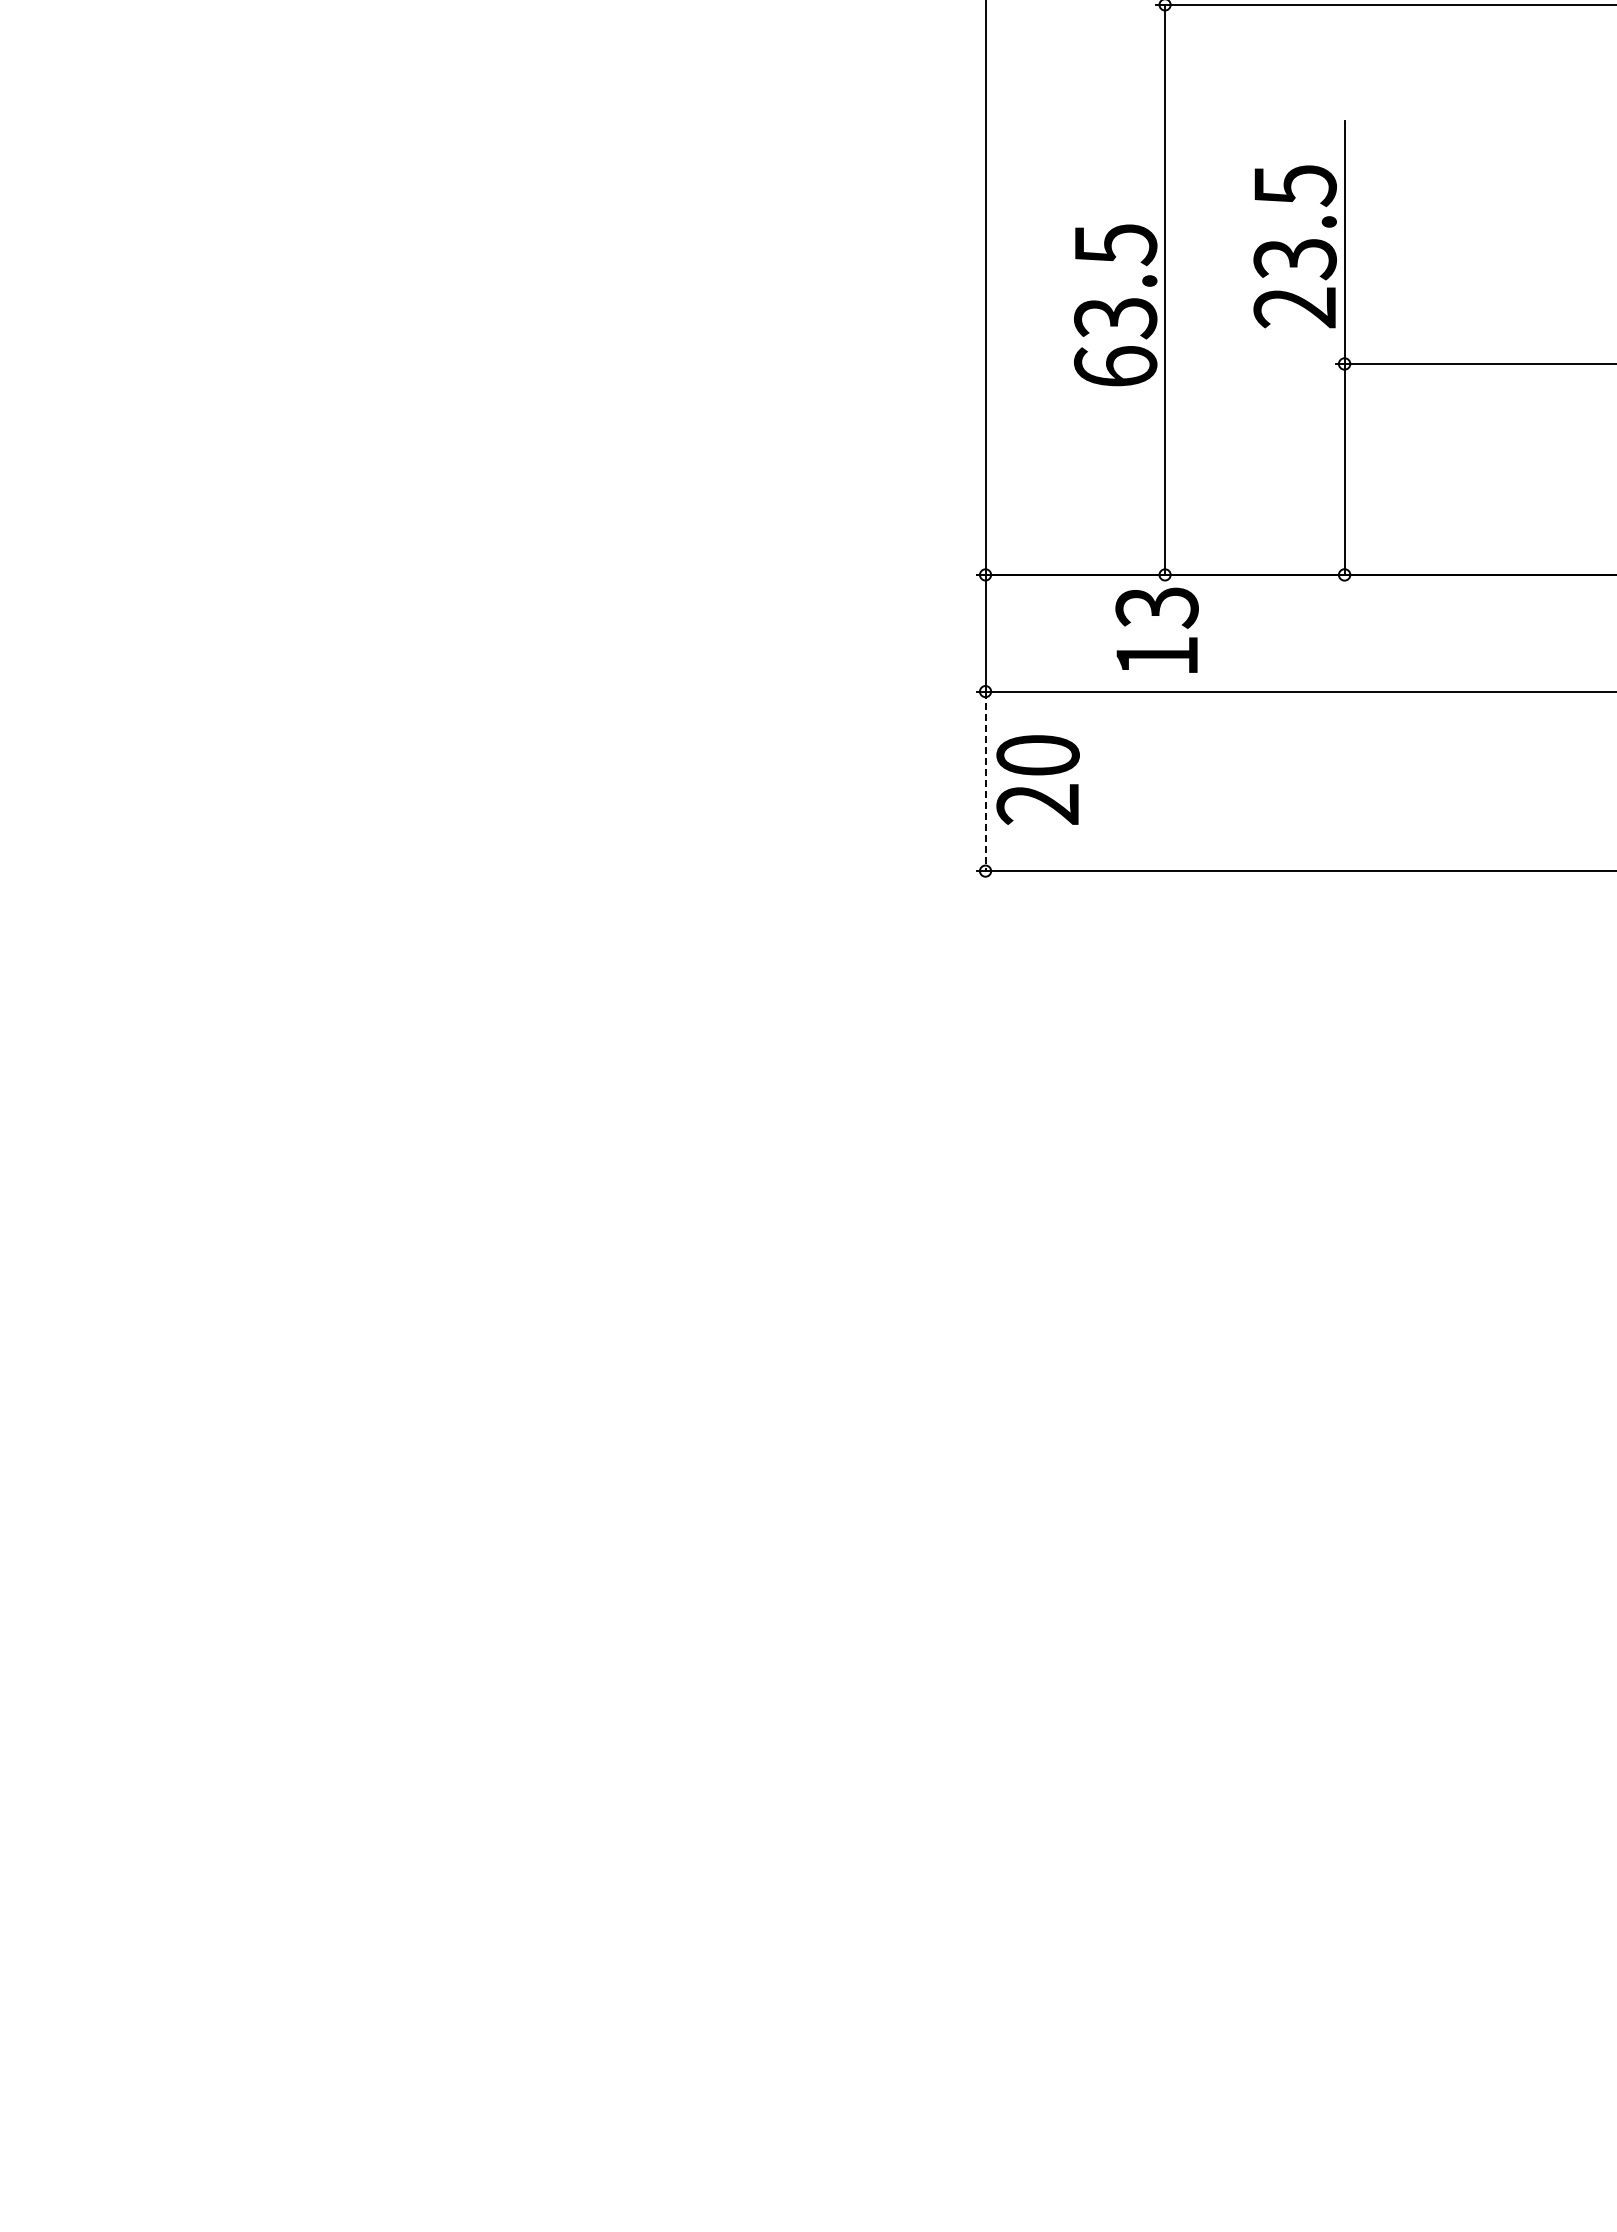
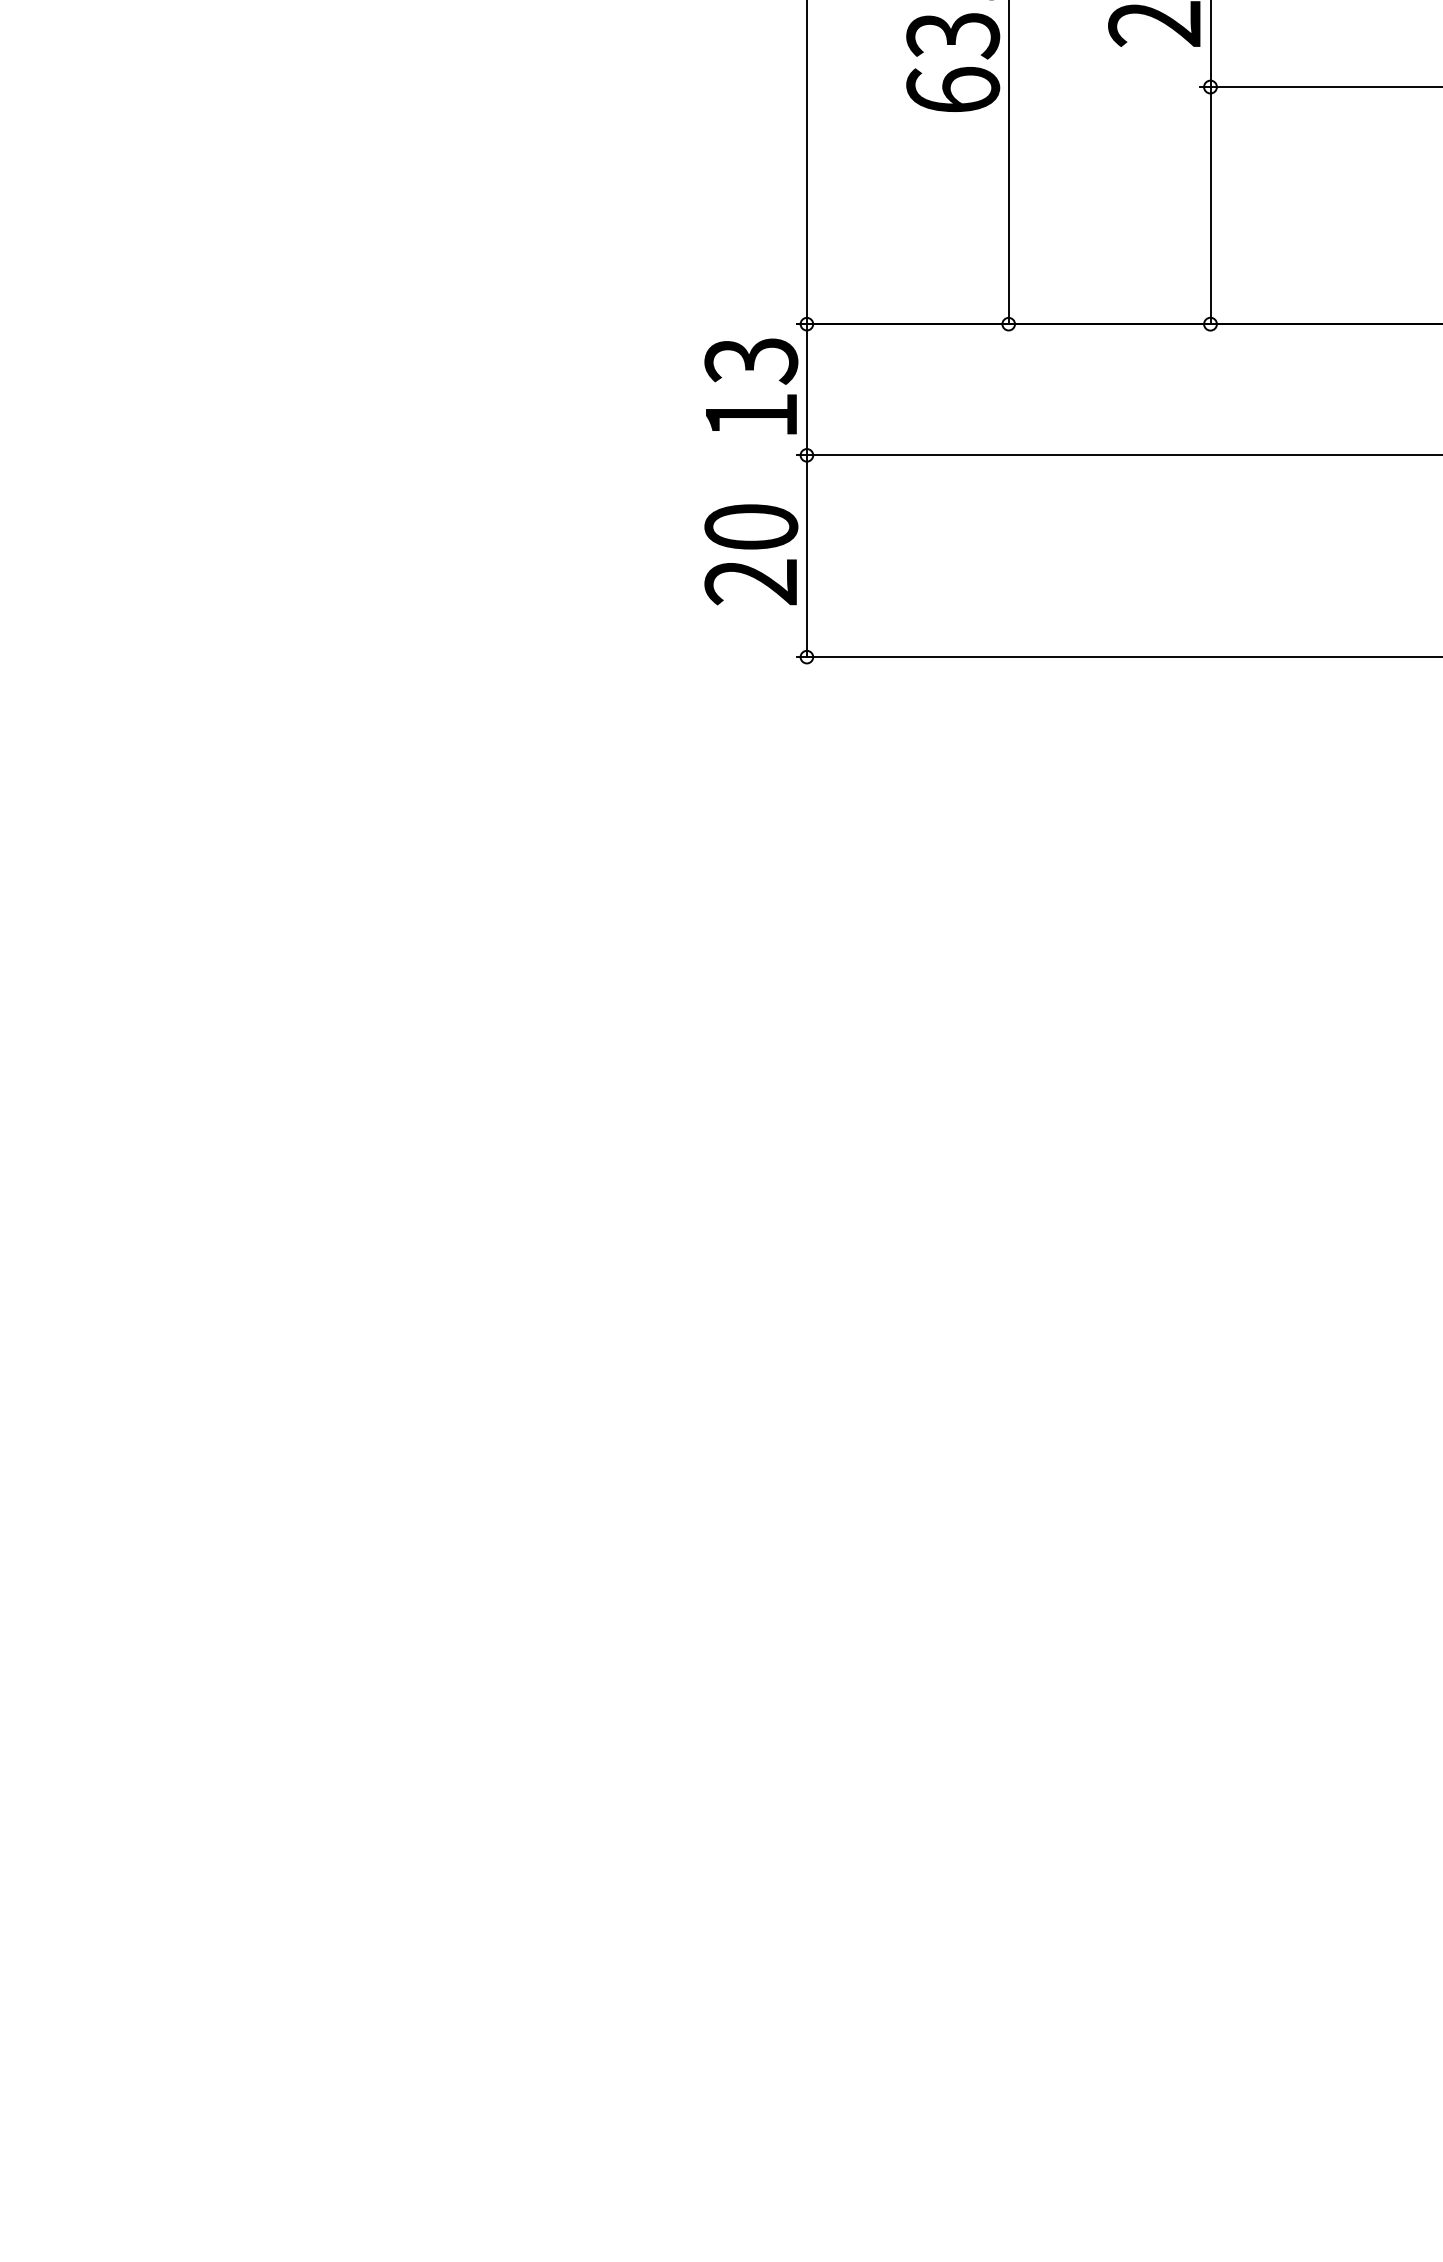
text: (1156, 629) -> (750, 385), moved
text: (1037, 779) -> (750, 554), moved
line: (985, 781) -> (806, 556), dashed -> solid

